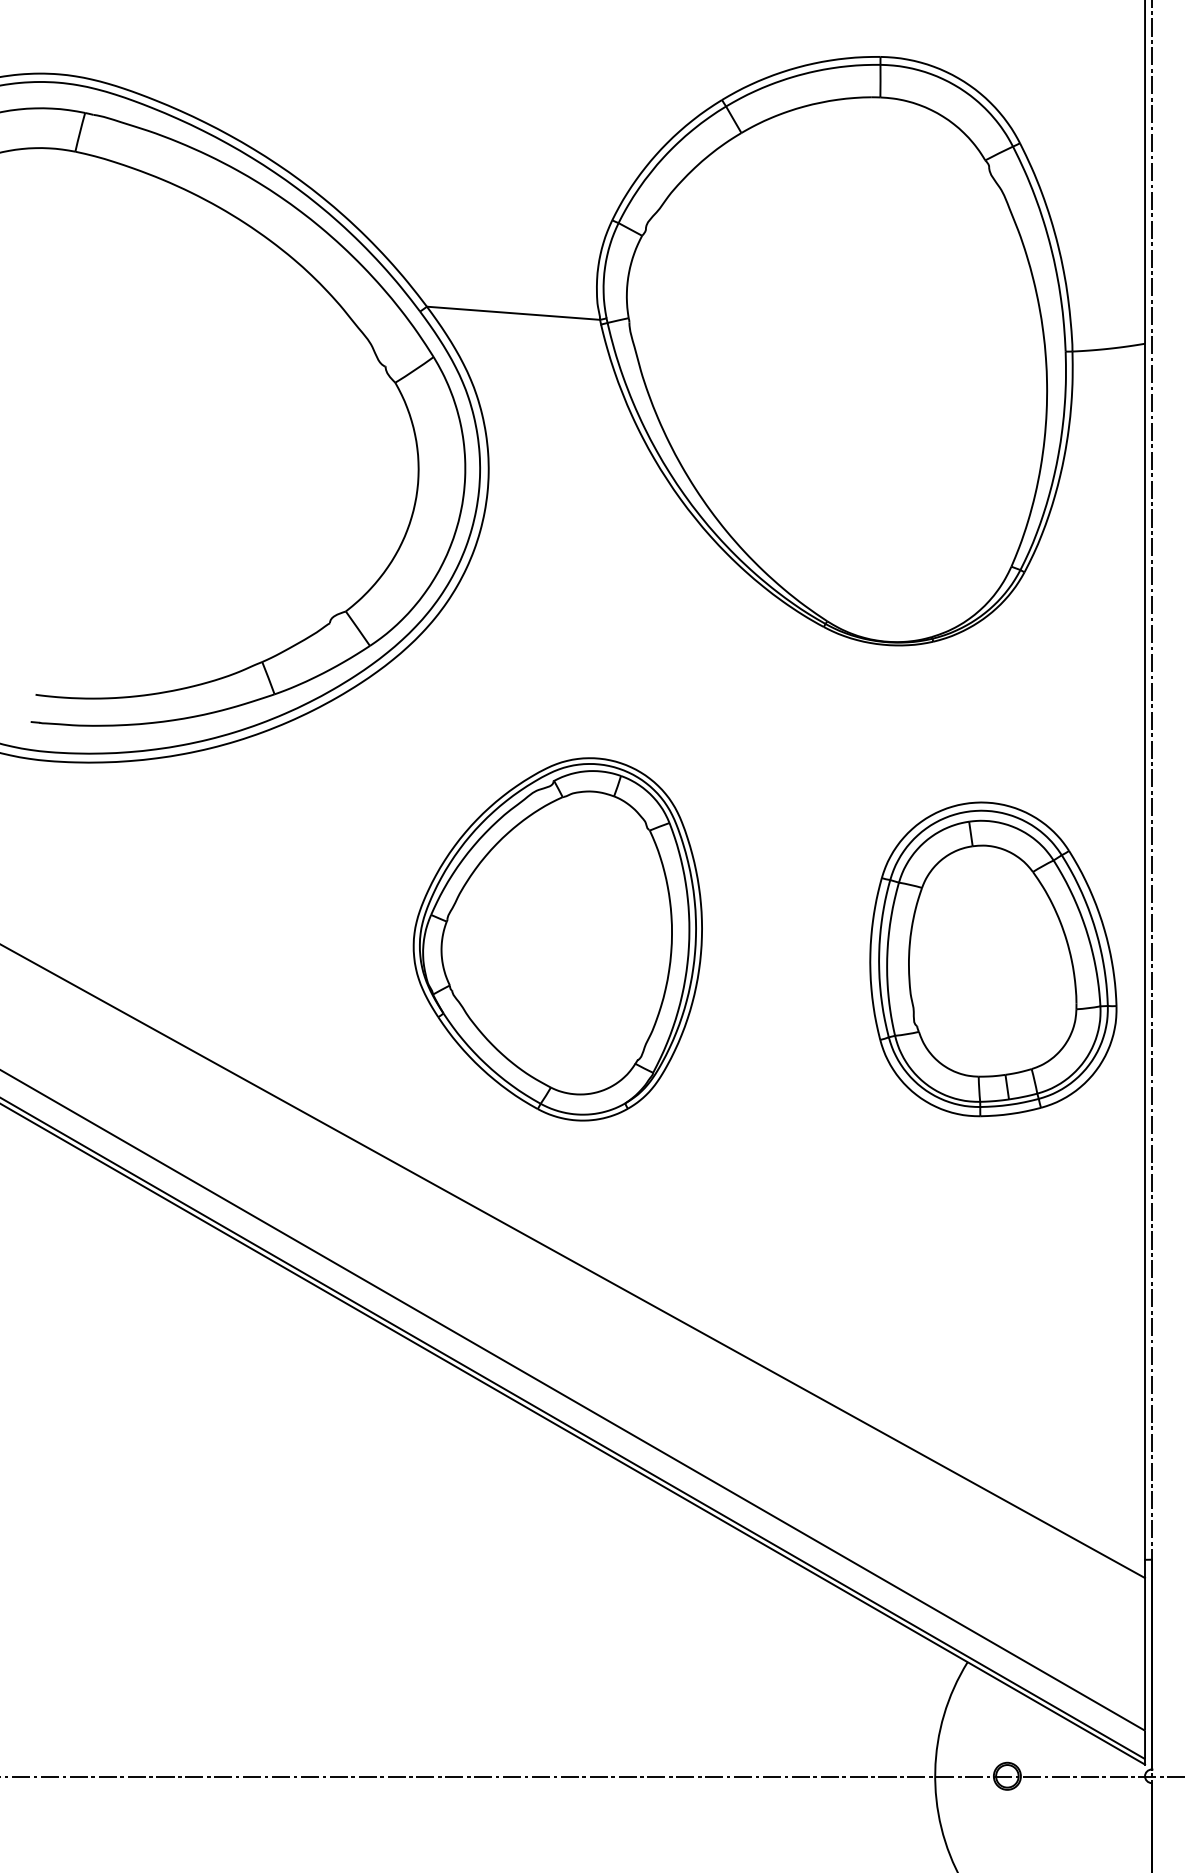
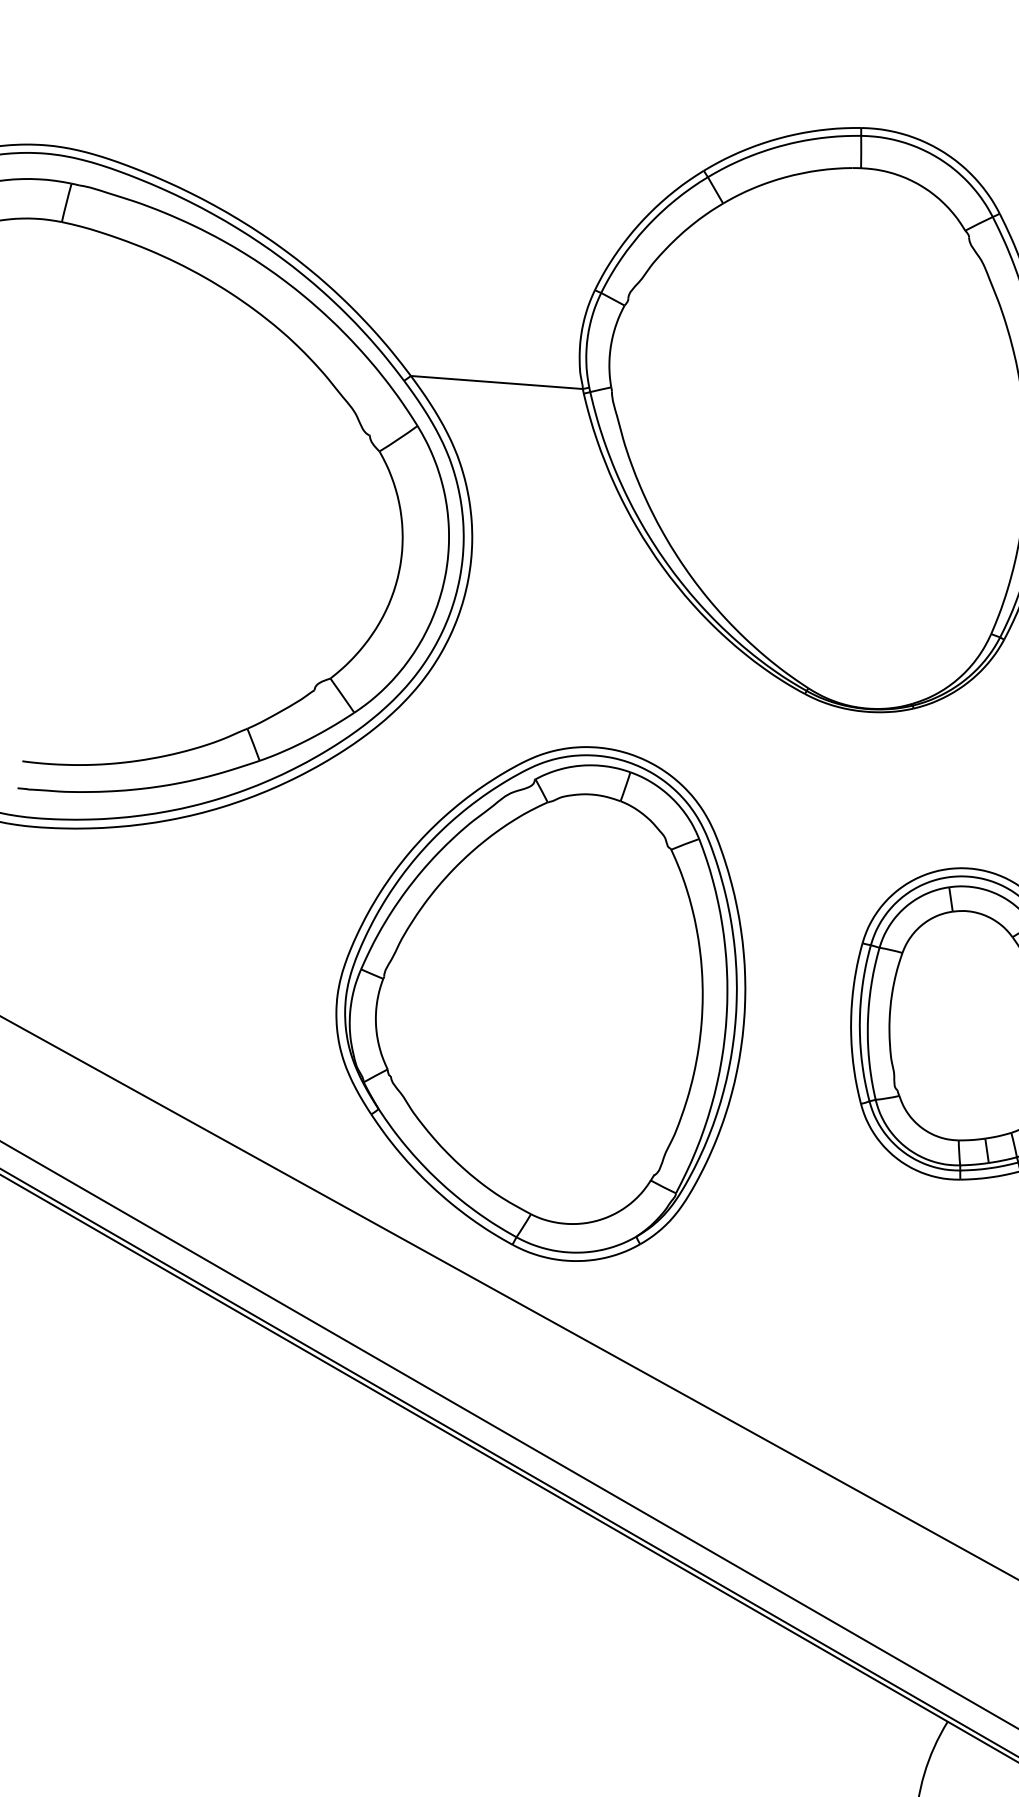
part: (557, 939) -> (540, 1004), size x1.43

